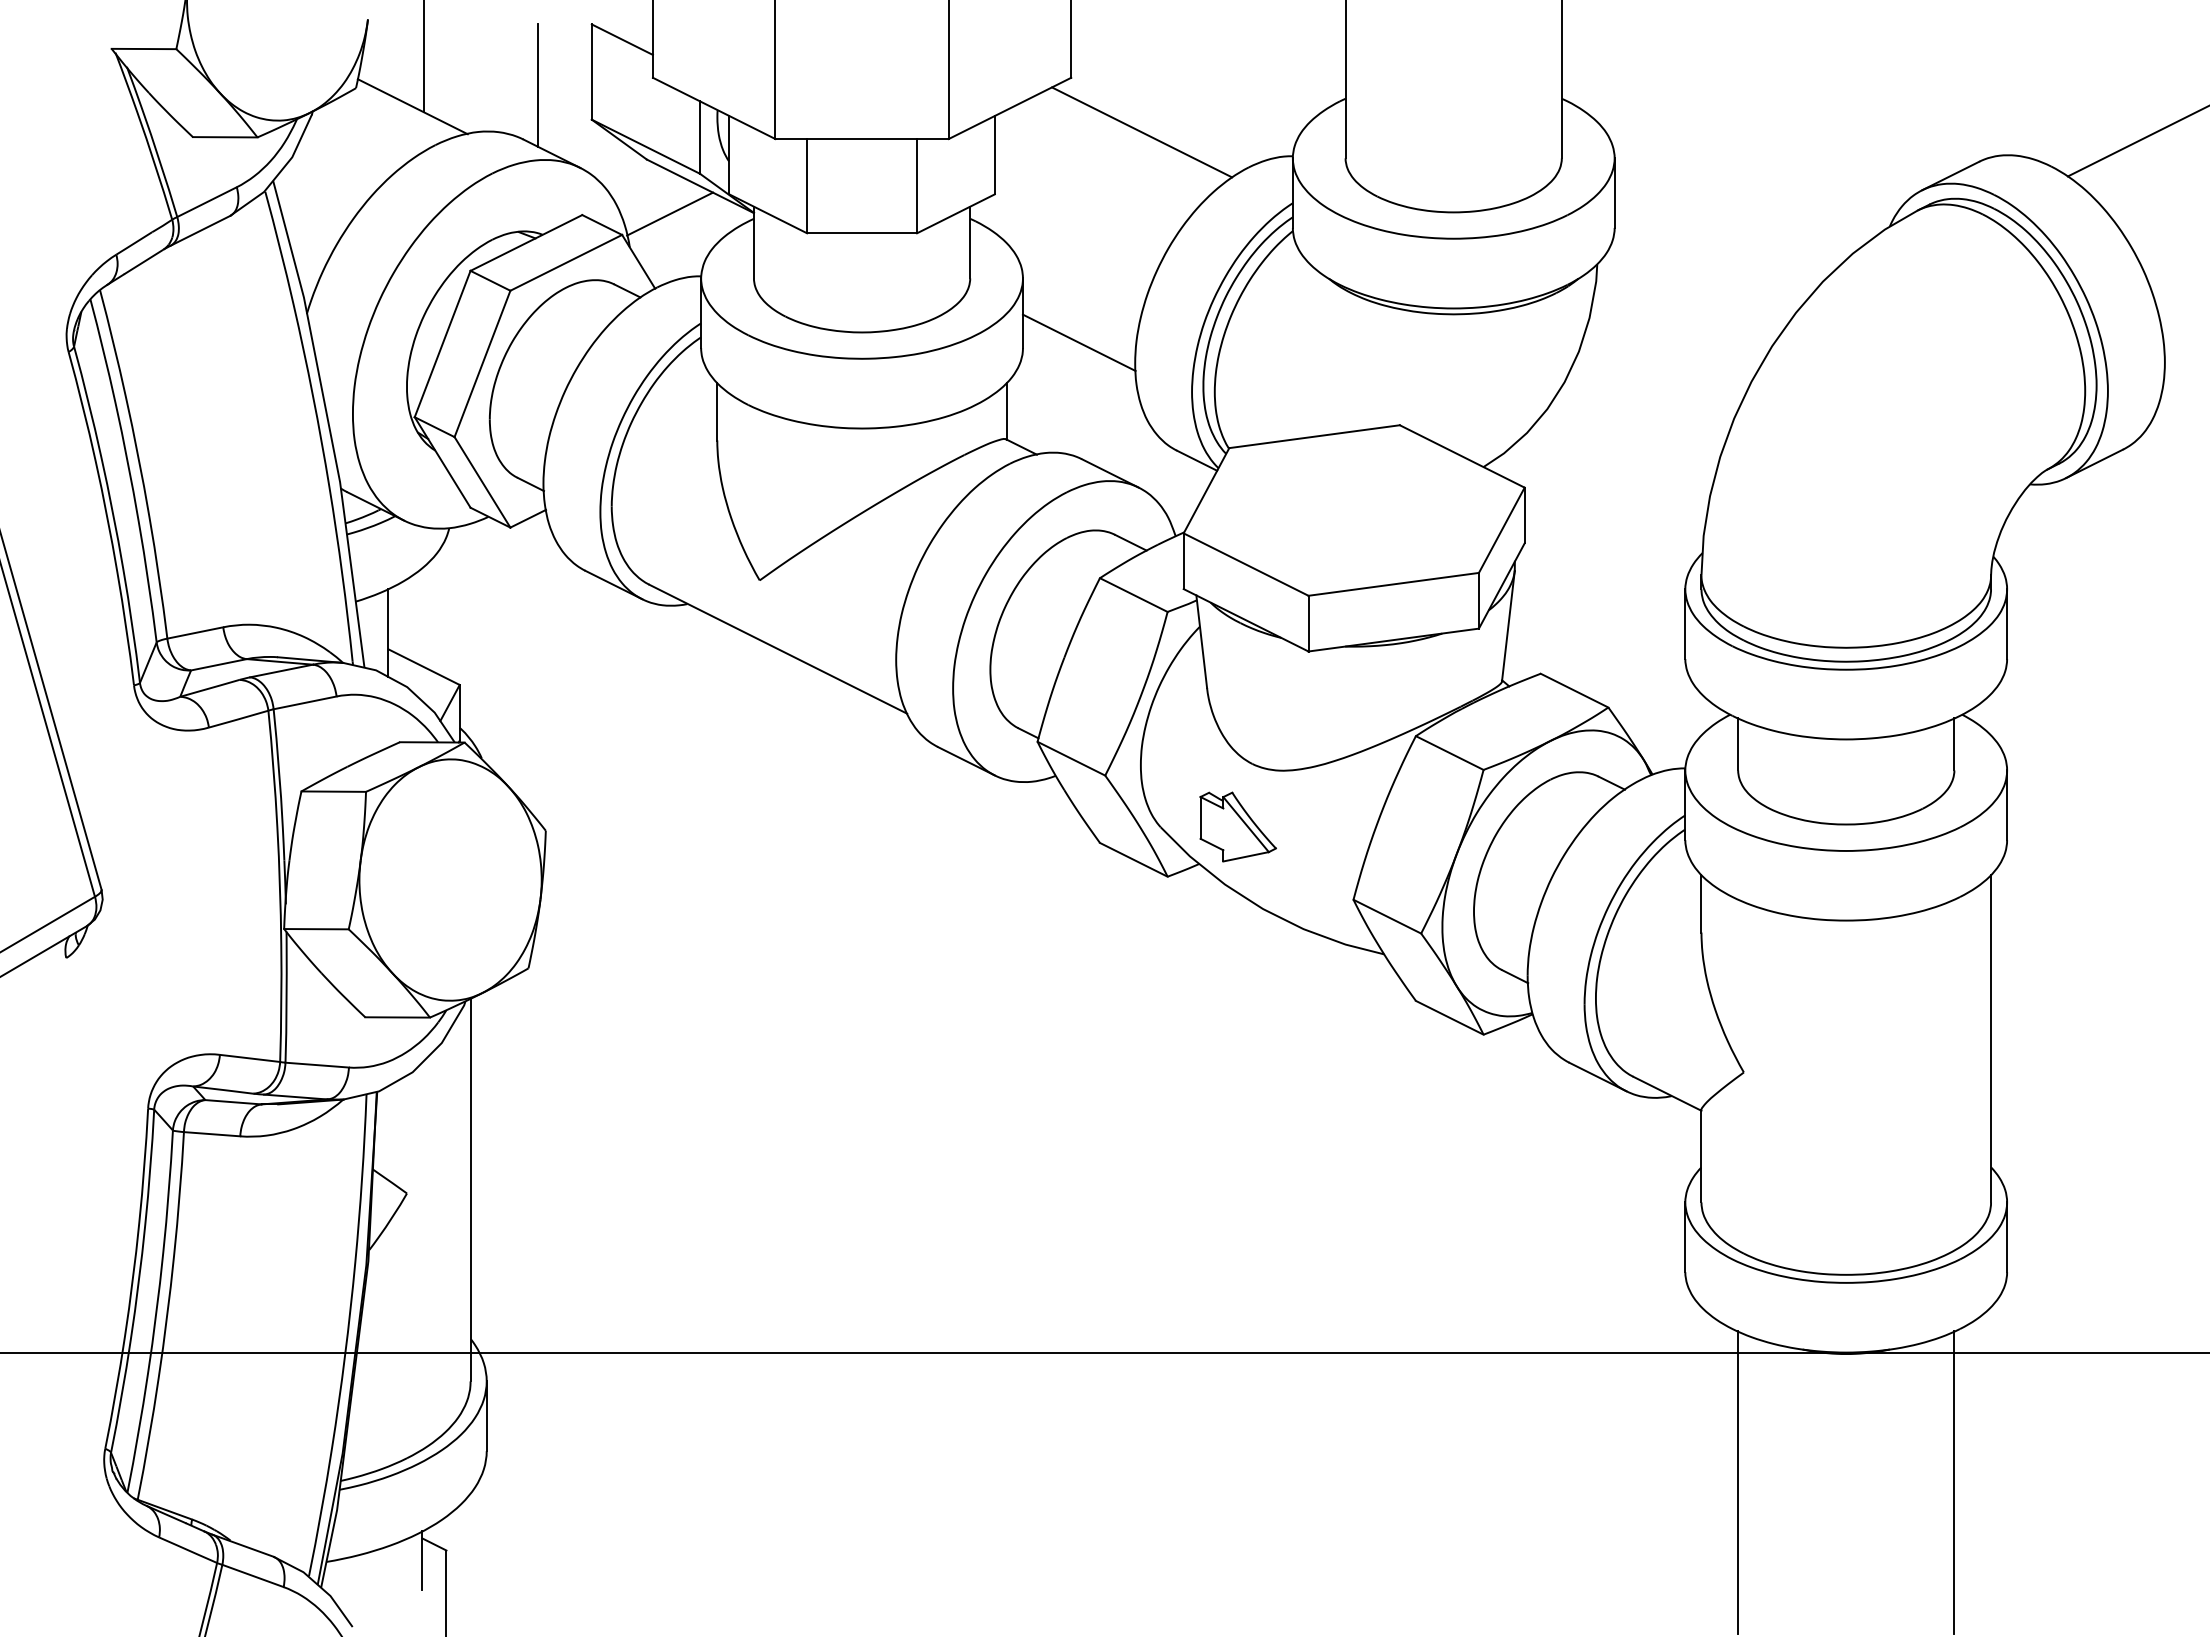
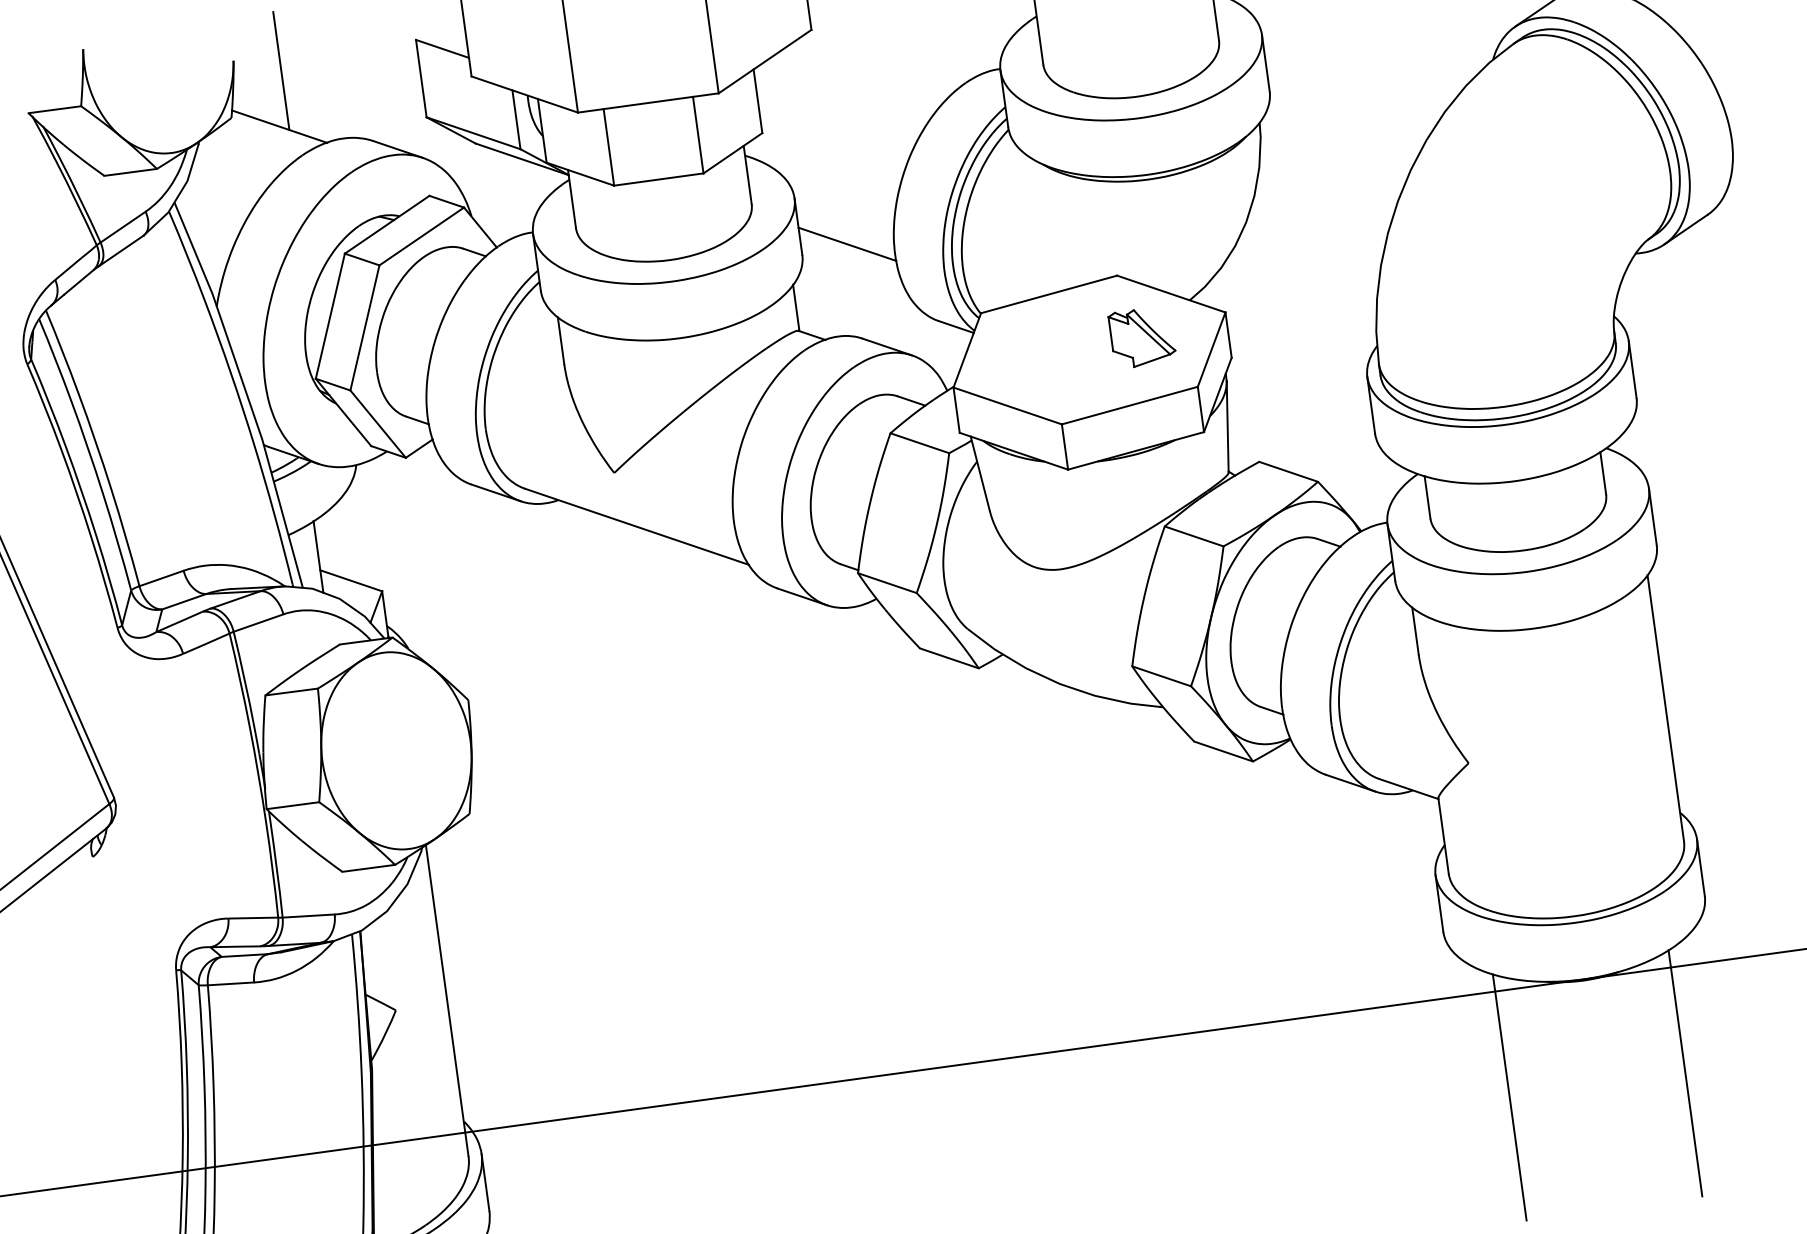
line: (537, 85) -> (378, 95), removed
line: (1142, 132) -> (875, 66), removed
line: (670, 213) -> (500, 184), removed
part: (1237, 826) -> (1141, 337), moved

